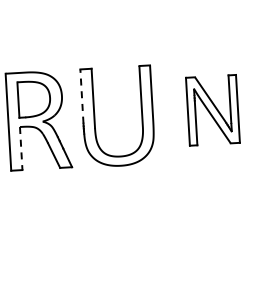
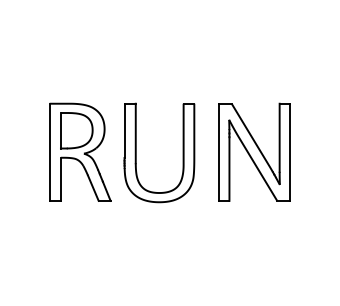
line: (81, 96) -> (124, 130), dashed -> solid
part: (212, 109) -> (254, 151), size x1.43
line: (20, 148) -> (60, 179), dashed -> solid

